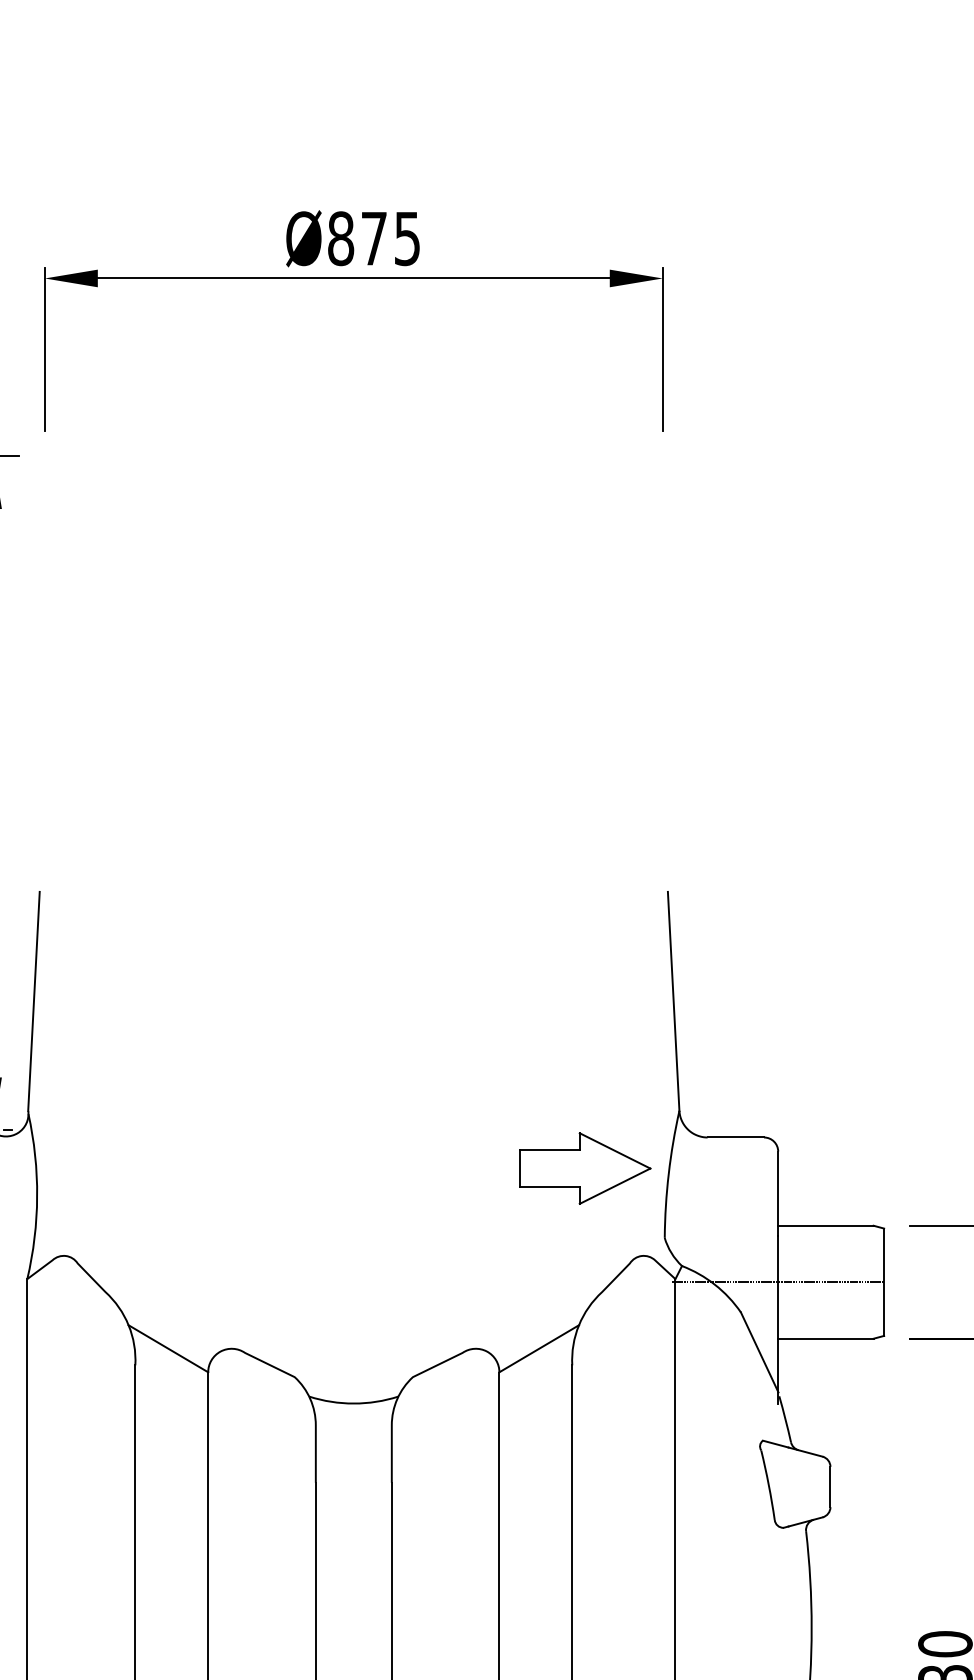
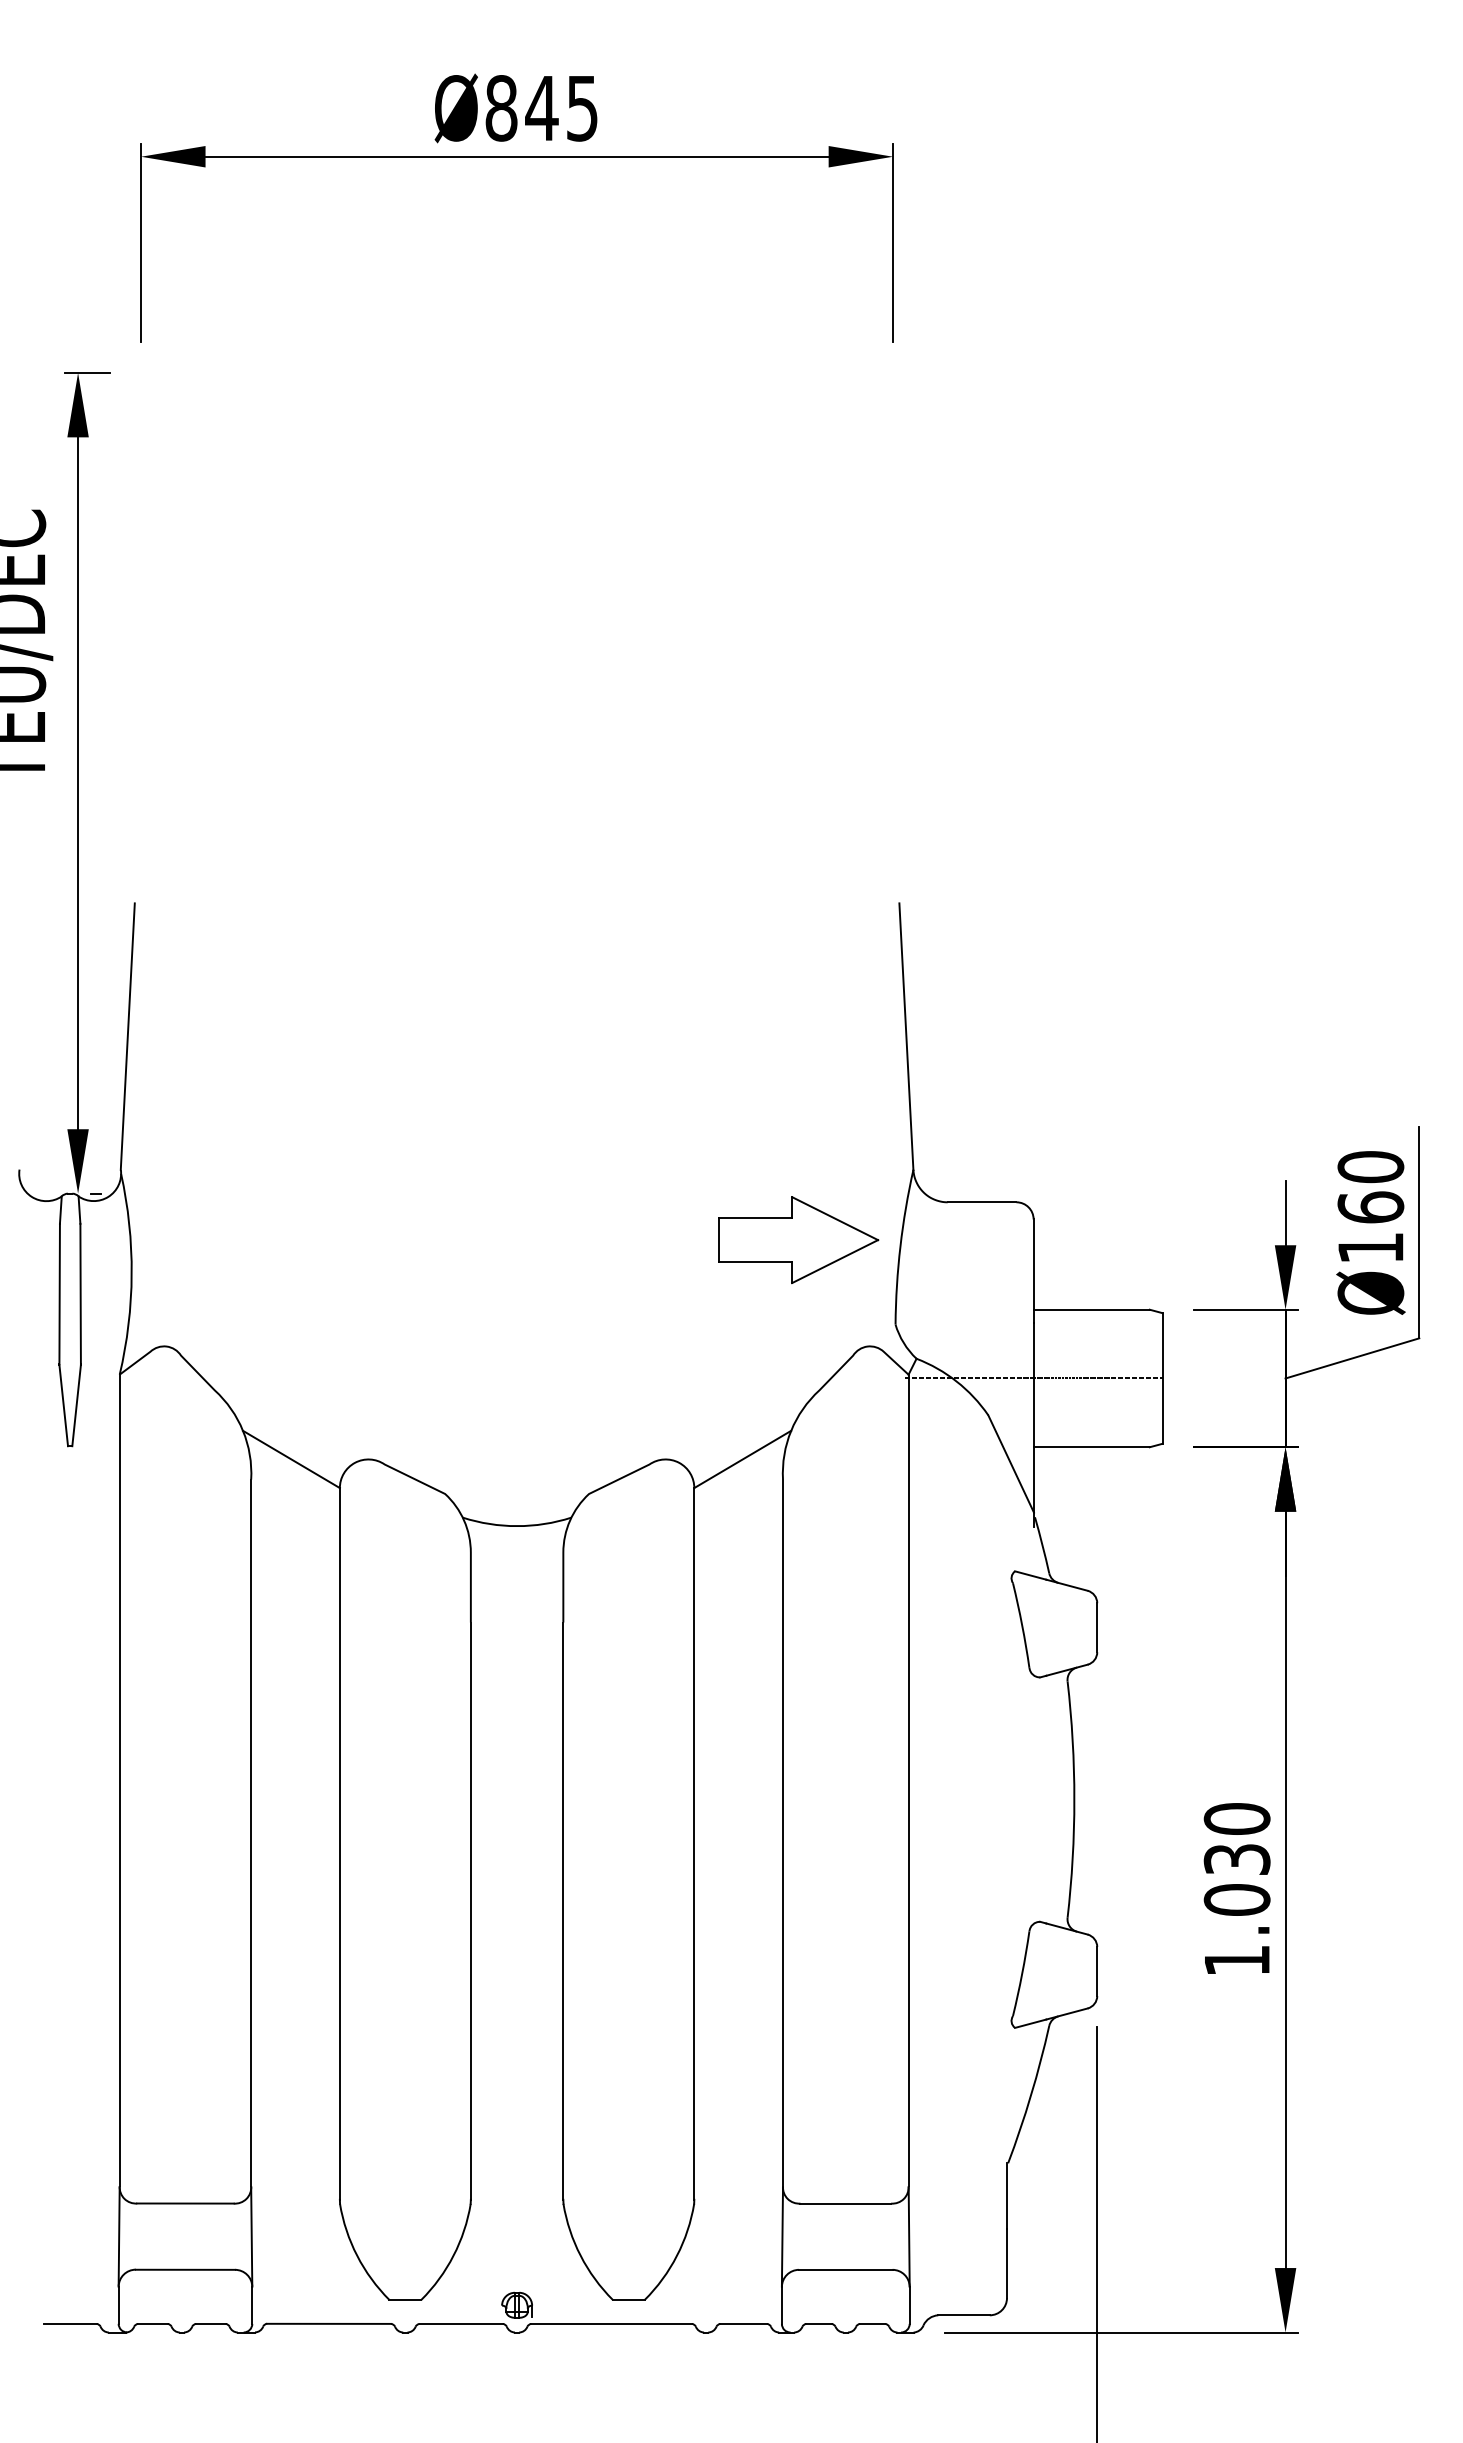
text: (373, 238) -> (541, 108), Ø875 -> Ø845

